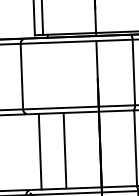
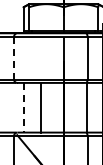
line: (22, 77) -> (14, 58), solid -> dashed
line: (40, 151) -> (24, 107), solid -> dashed

